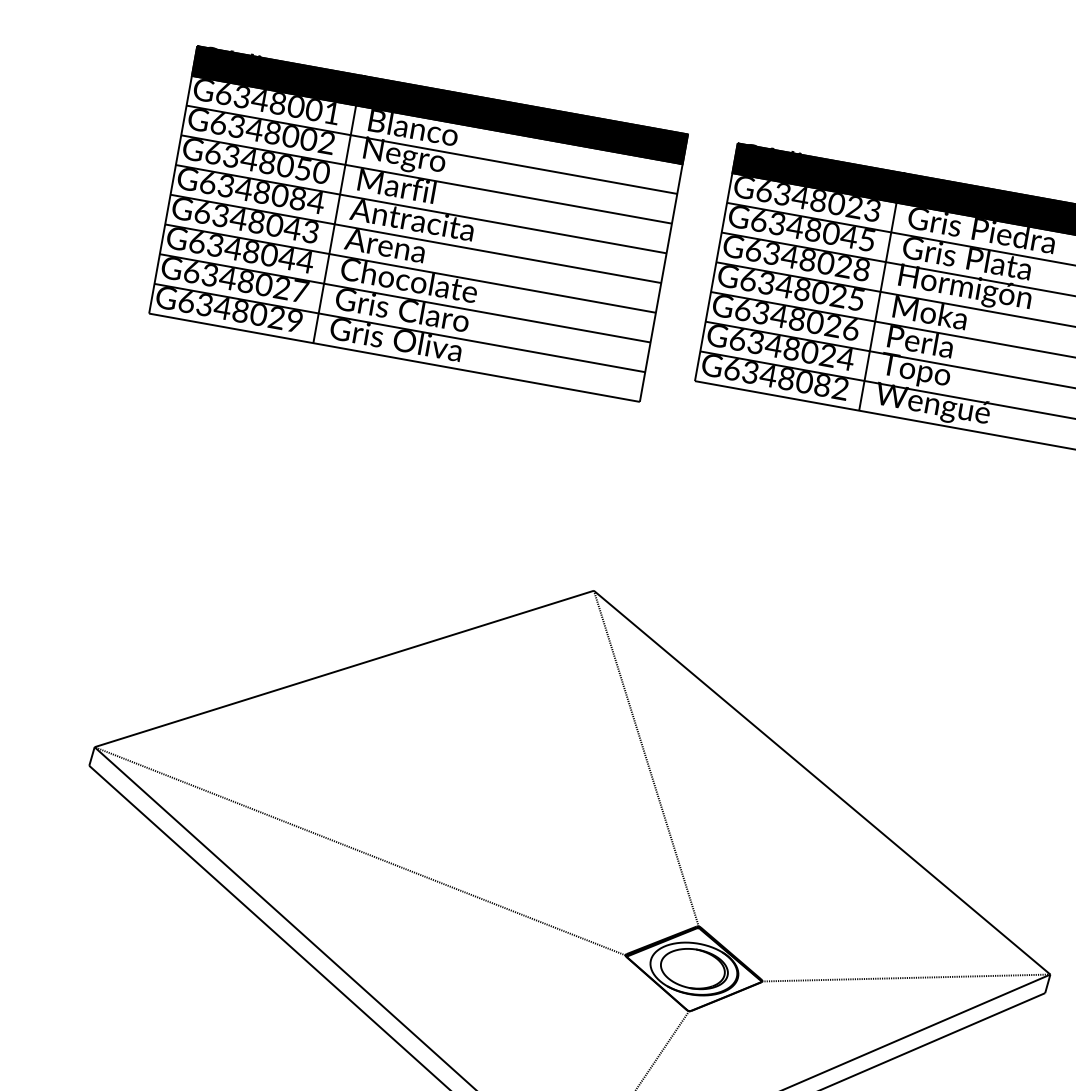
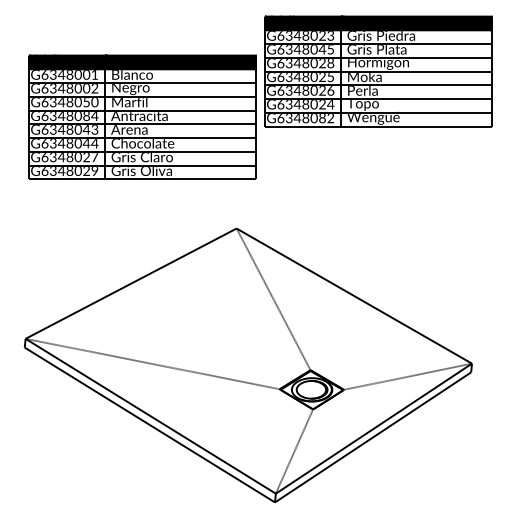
part: (418, 222) -> (142, 116), moved

